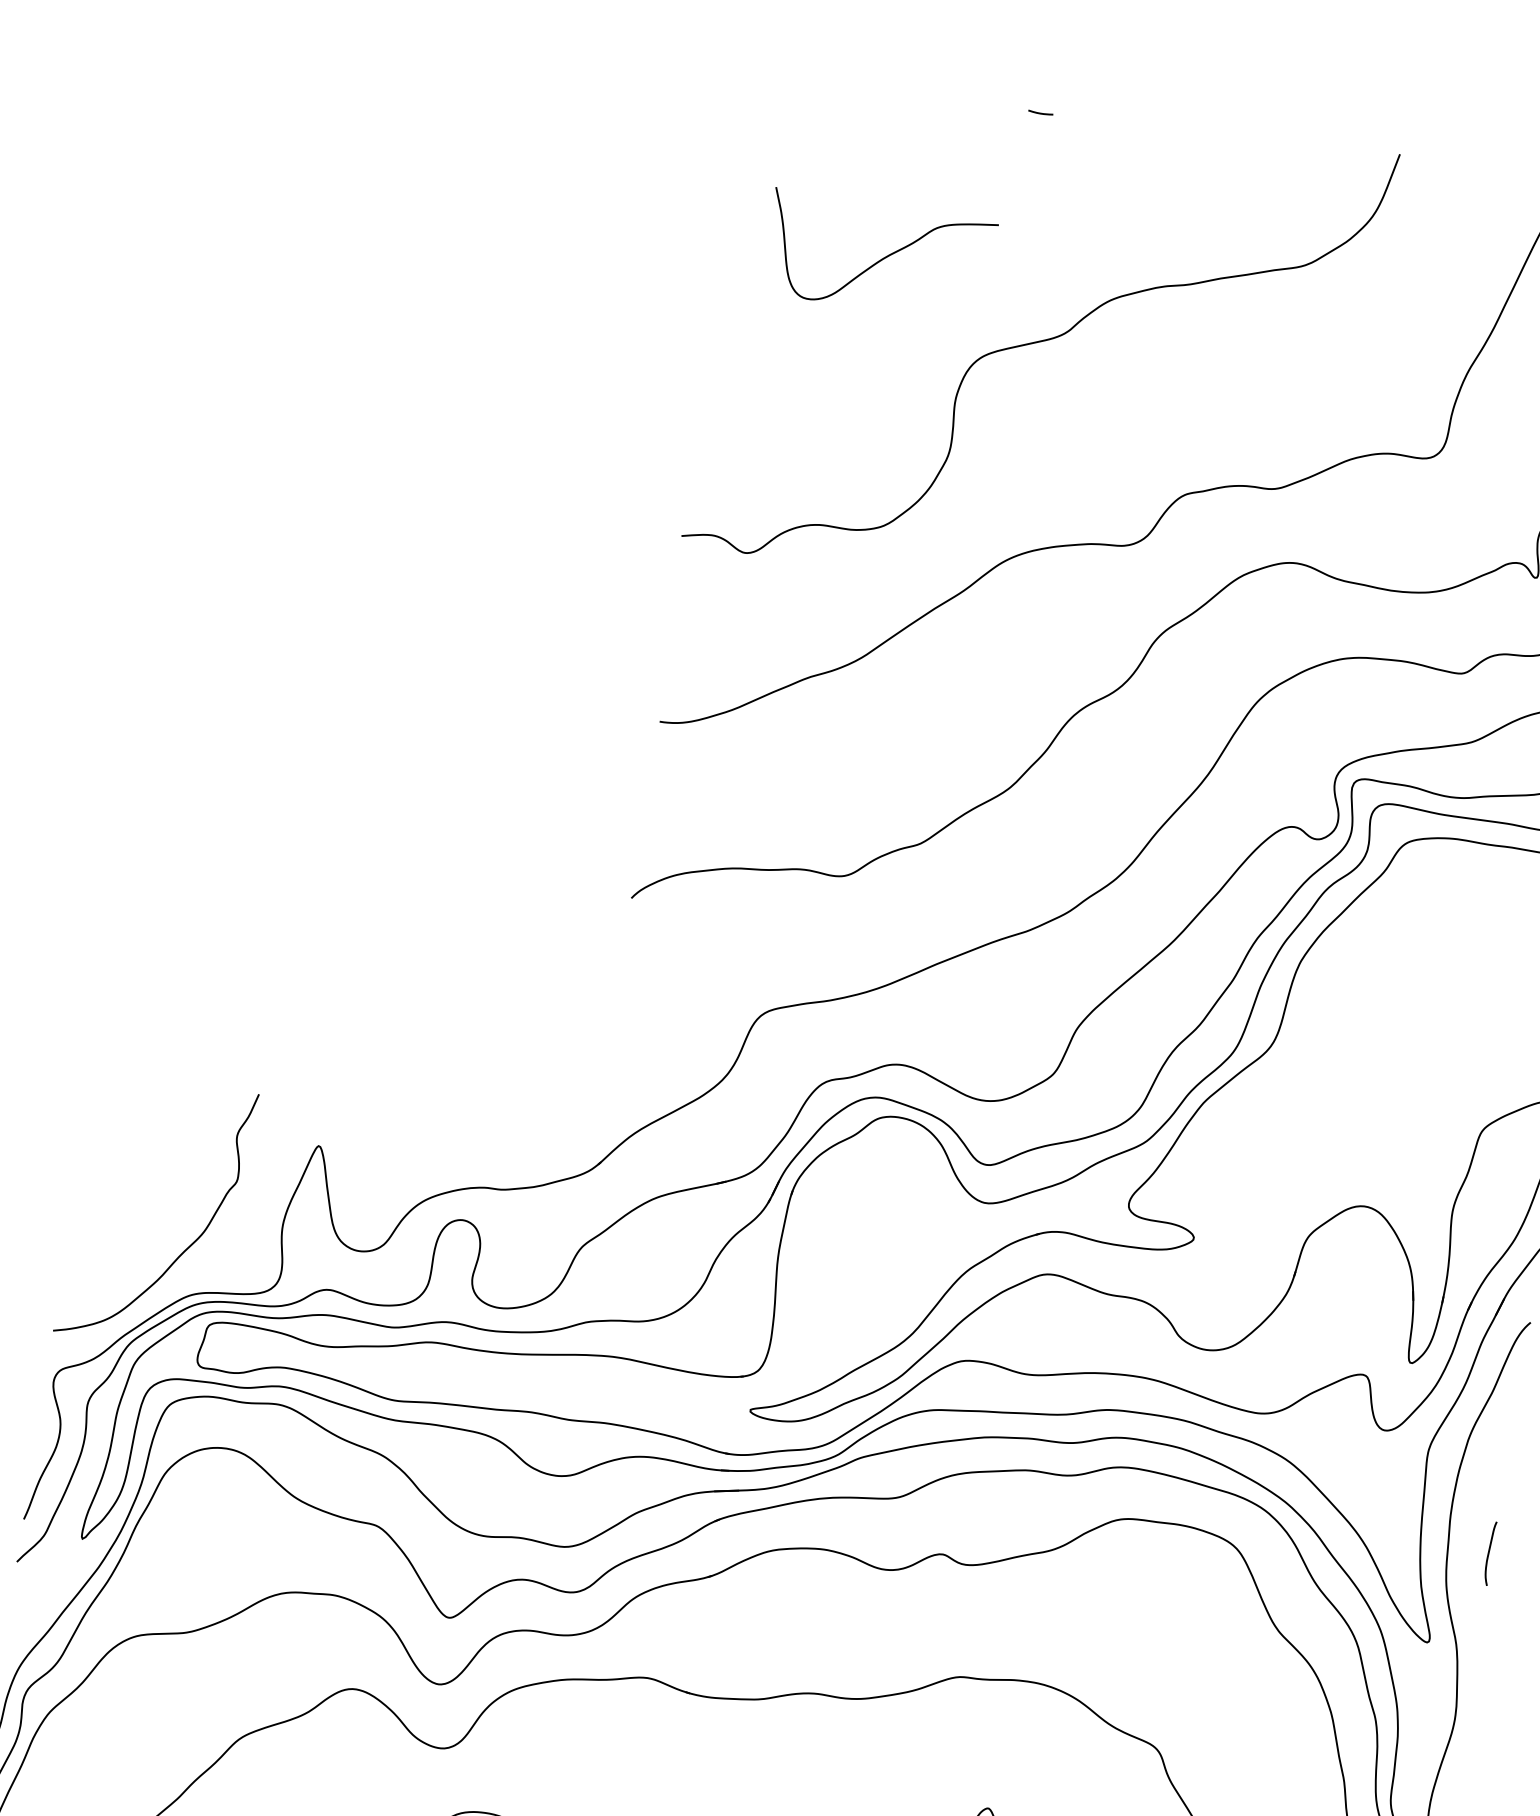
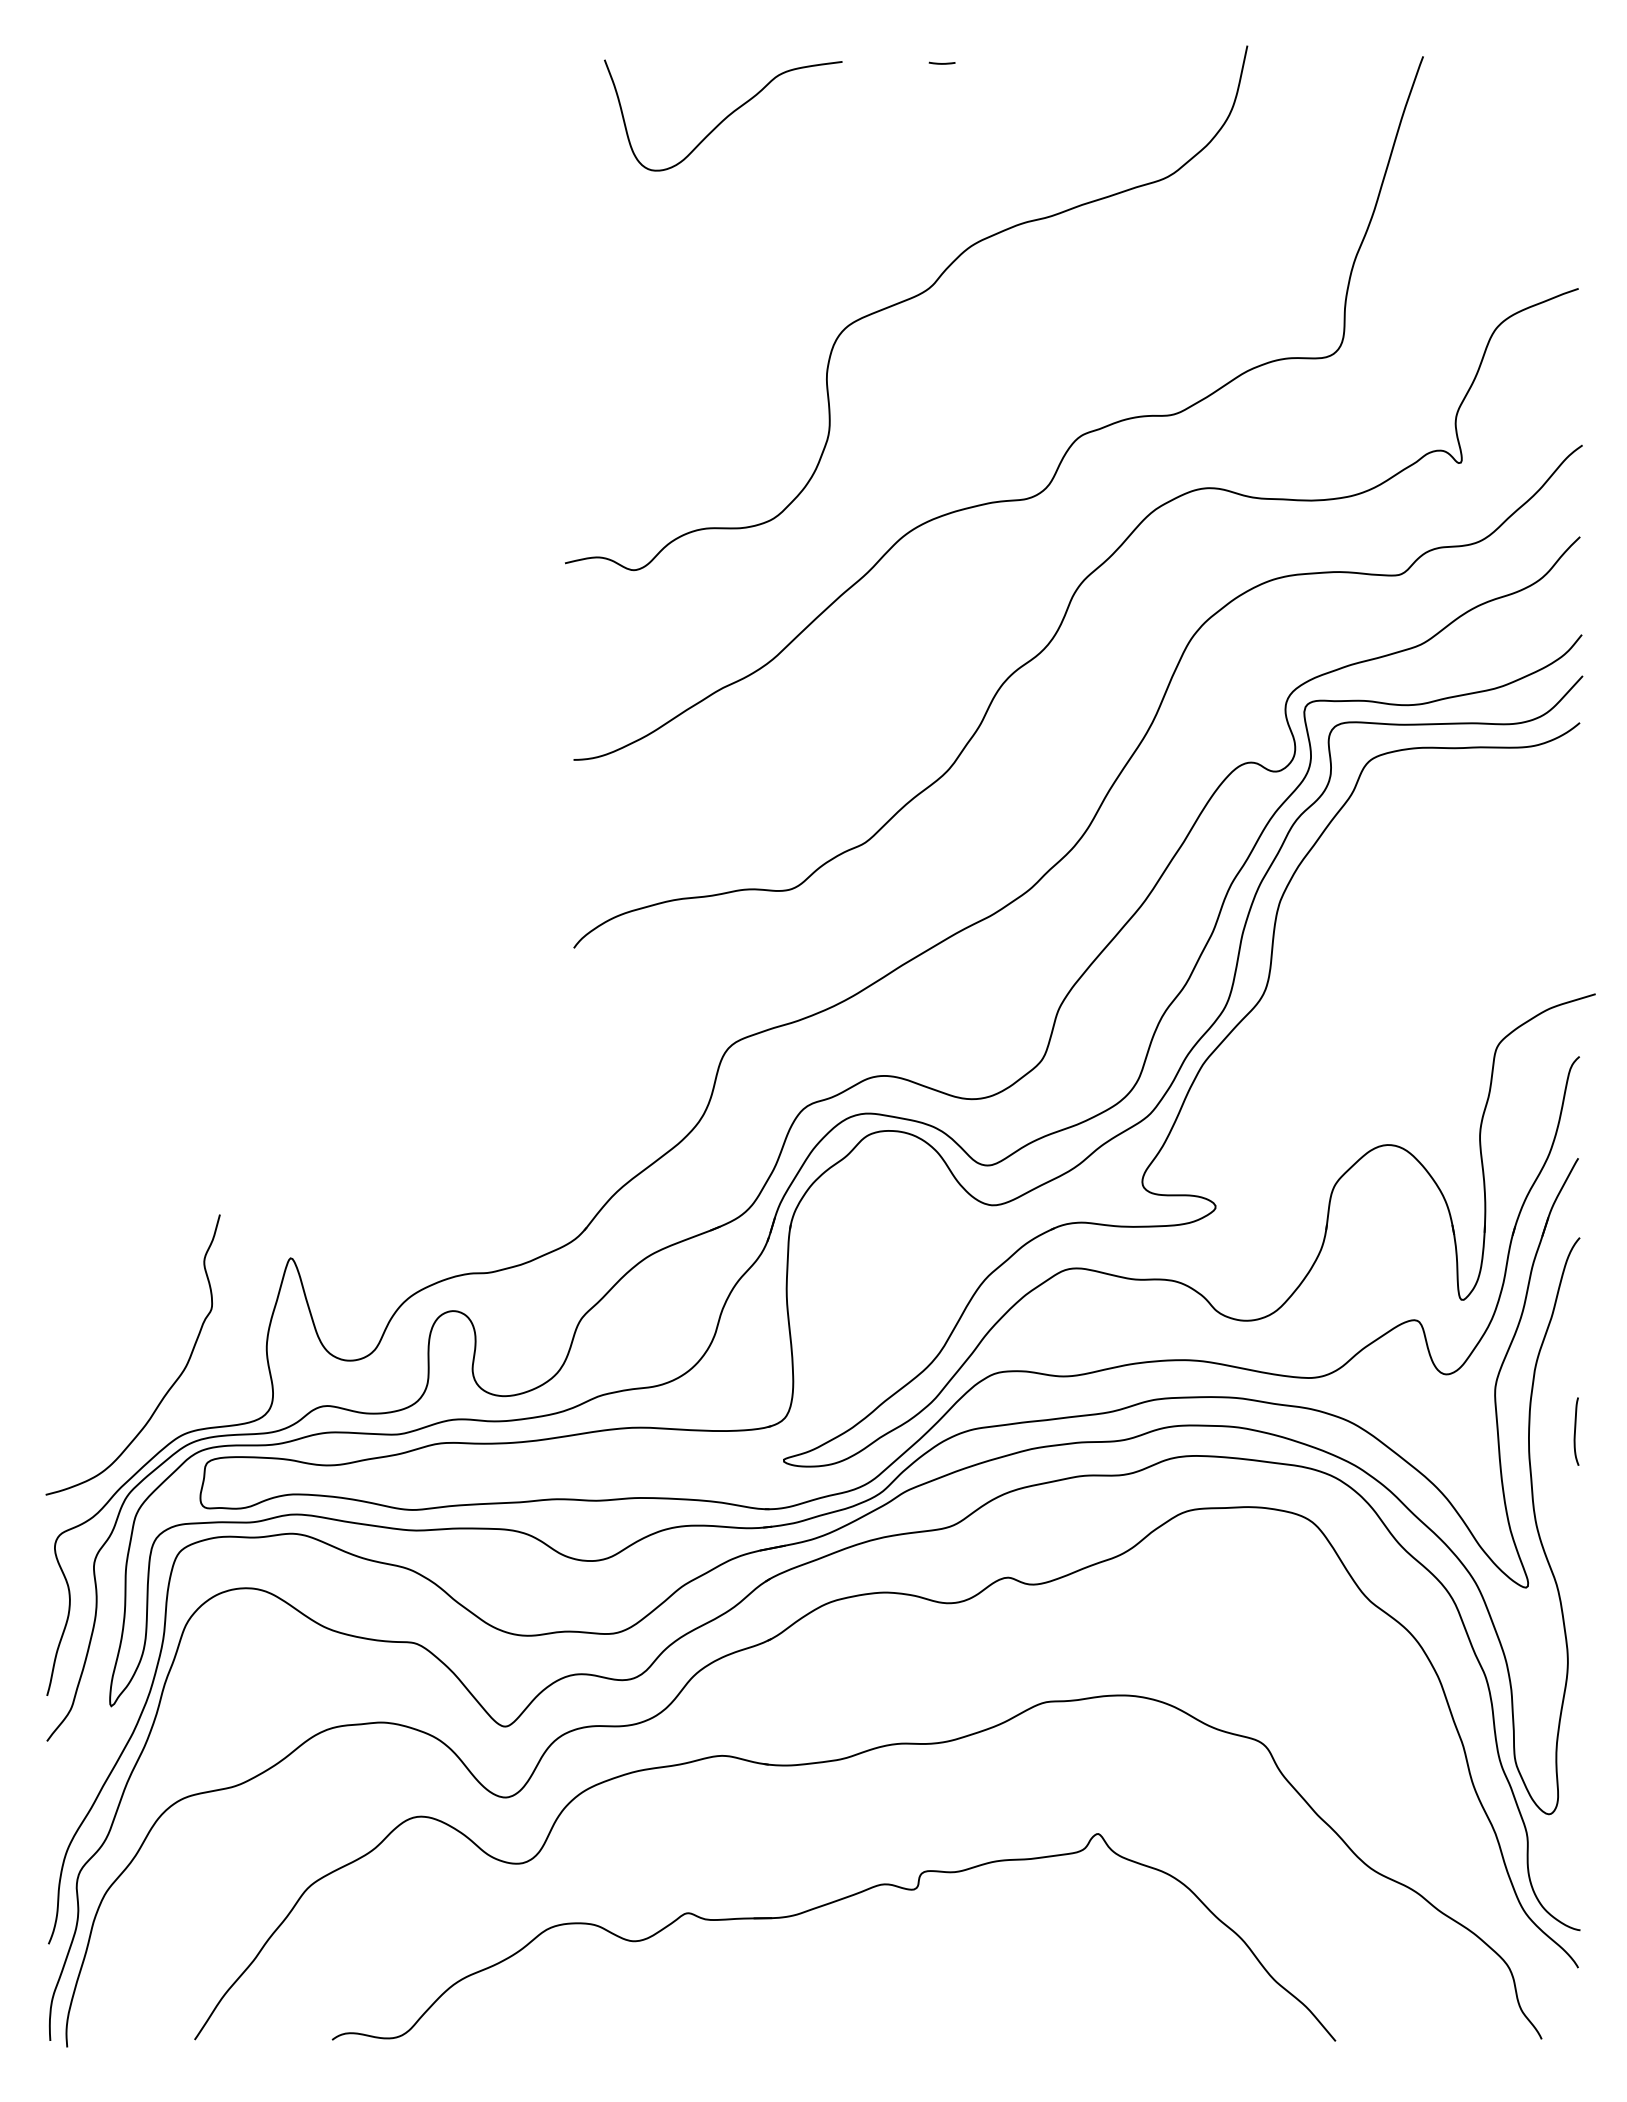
line: (1040, 113) -> (941, 63), moved
curve: (880, 259) -> (725, 117), moved
curve: (1489, 1553) -> (1575, 1431), moved

